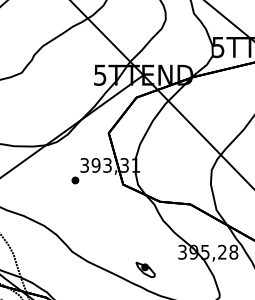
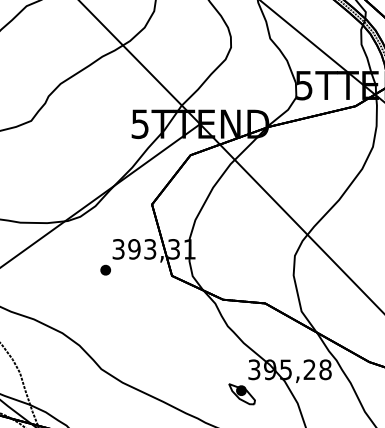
part: (145, 270) -> (241, 394), moved

